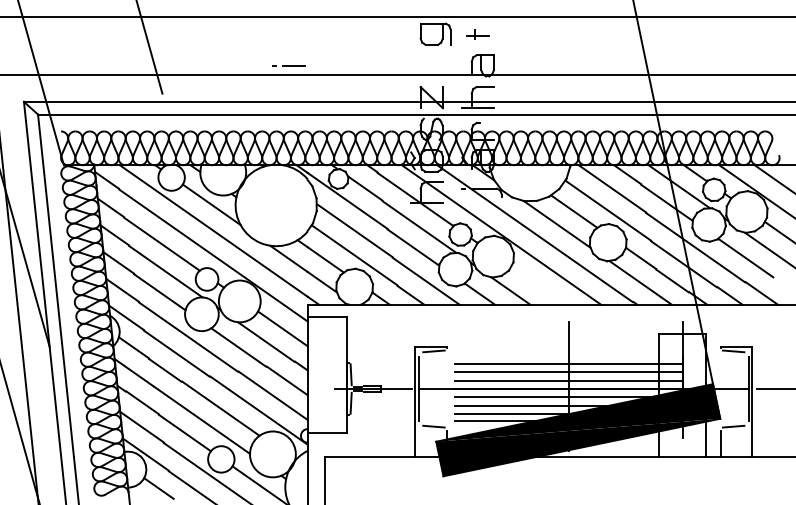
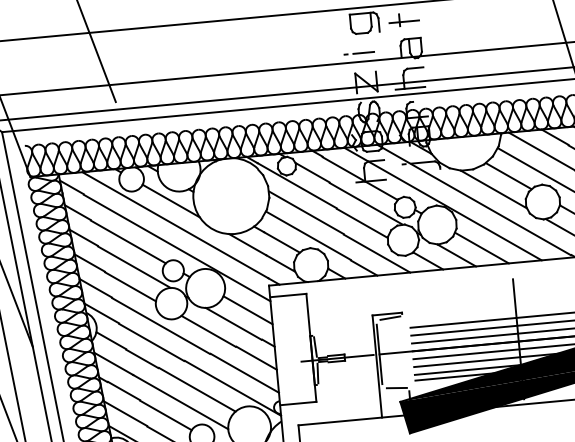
part: (477, 34) -> (403, 19), size x1.43
line: (288, 65) -> (358, 53), moved
line: (538, 285) -> (481, 247), added

